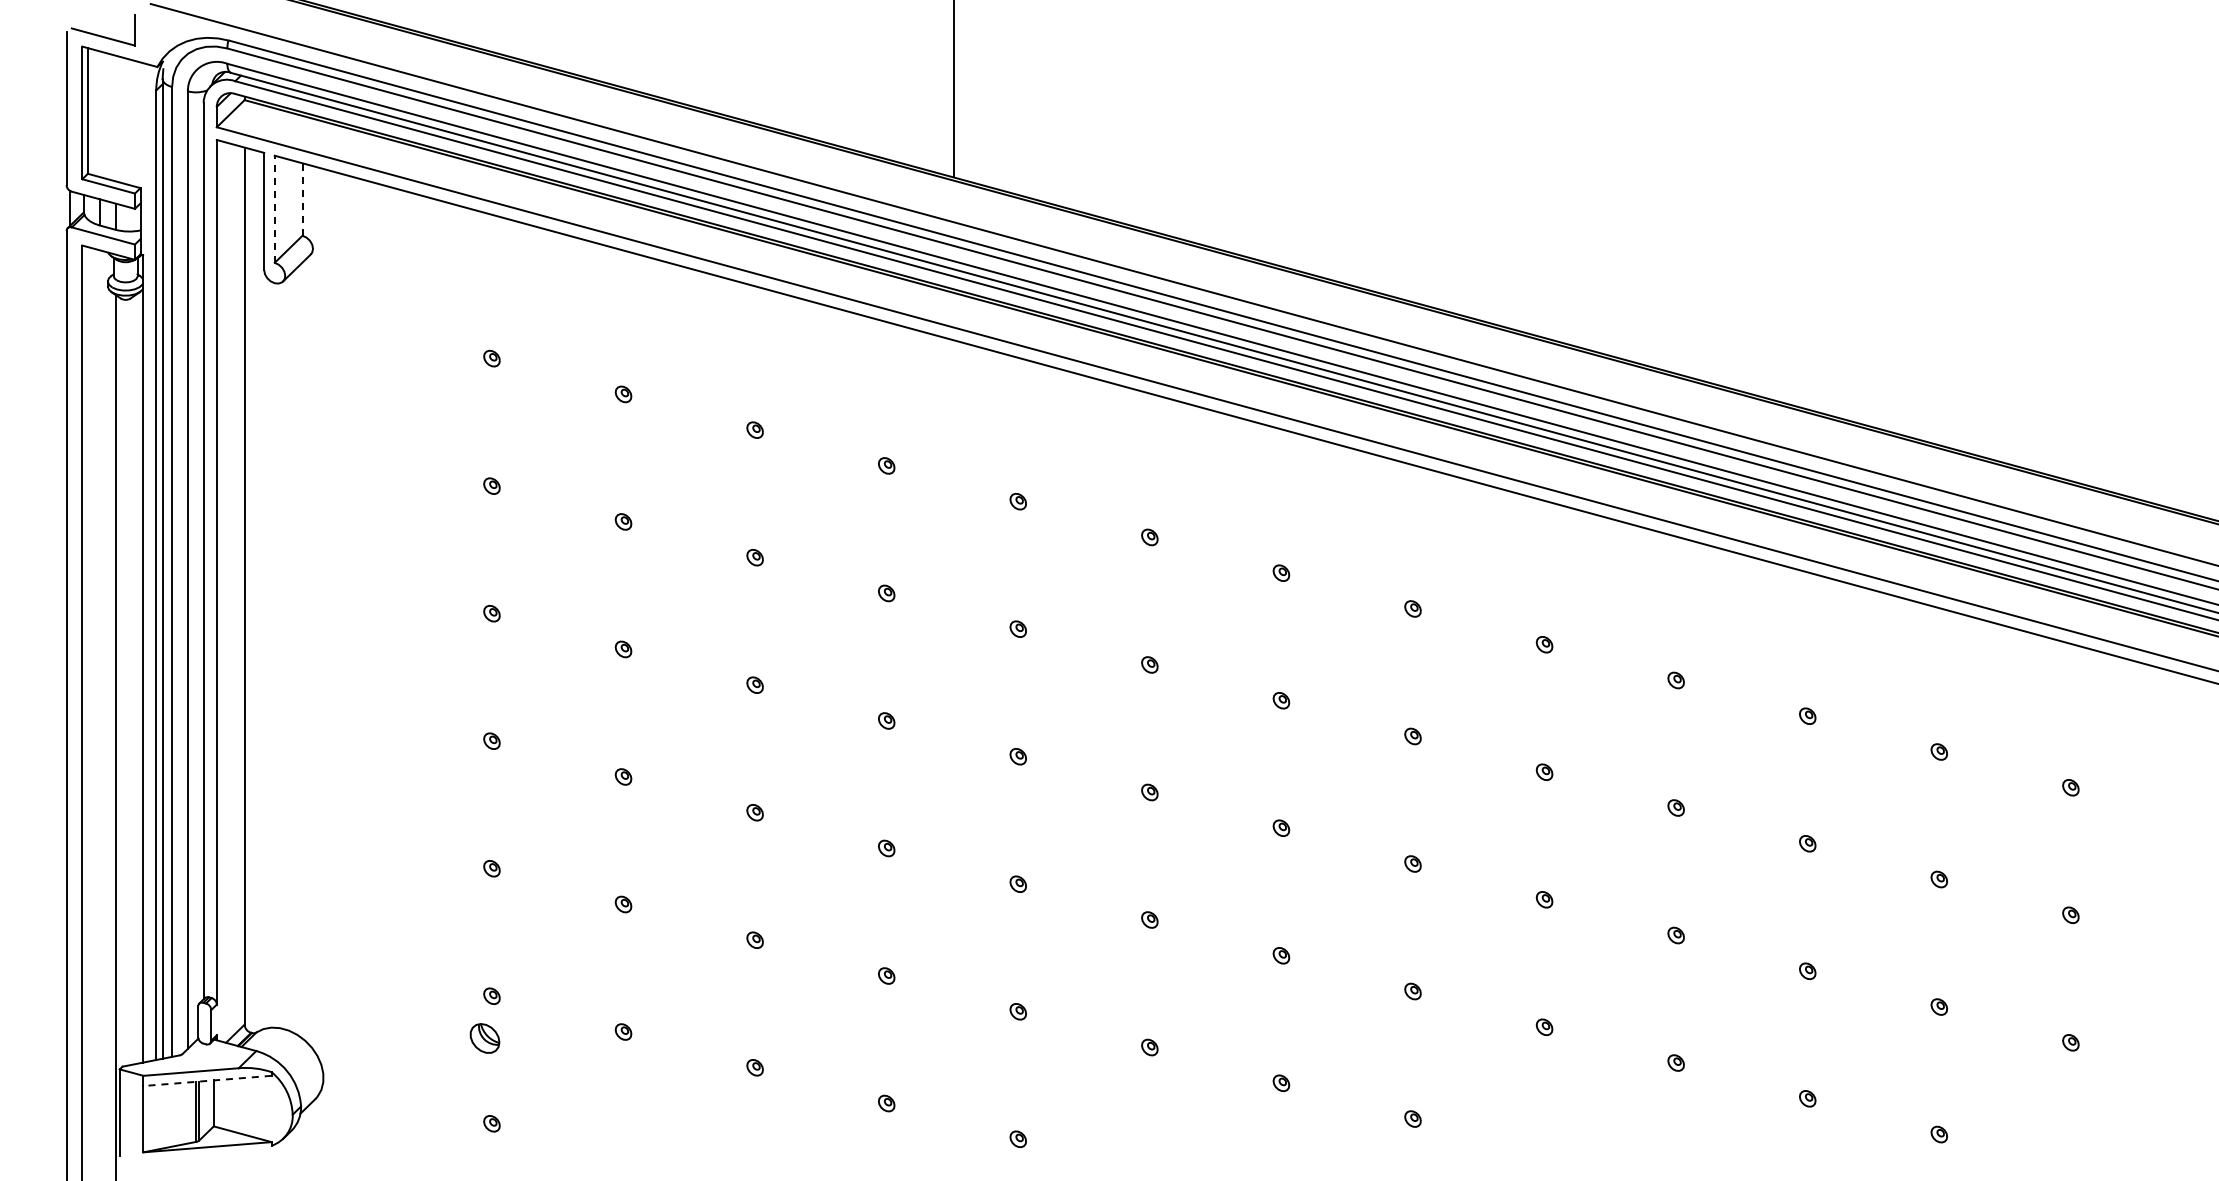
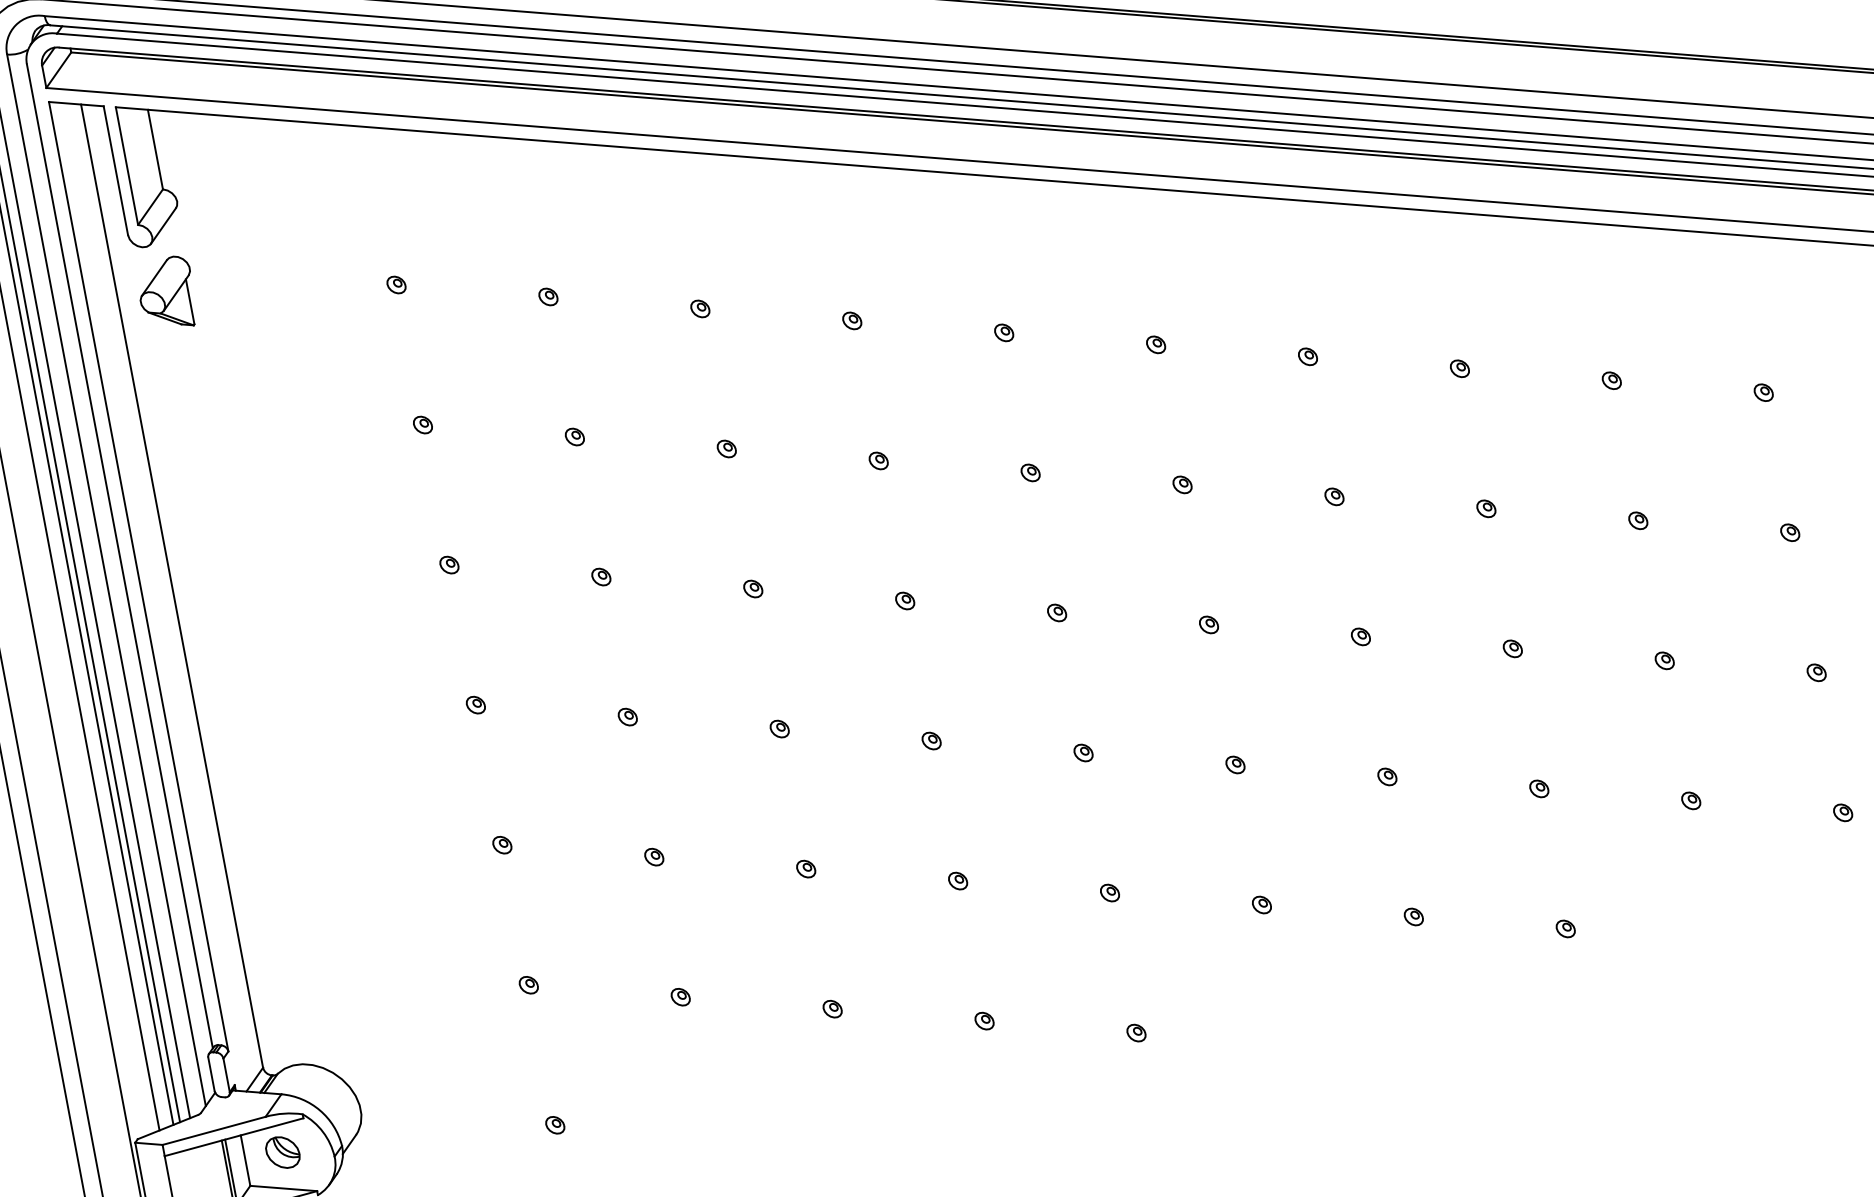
line: (302, 199) -> (155, 149), dashed -> solid
line: (274, 209) -> (126, 166), dashed -> solid
part: (288, 328) -> (166, 294), added
part: (484, 1038) -> (282, 1152), moved
line: (207, 1080) -> (233, 1136), dashed -> solid

